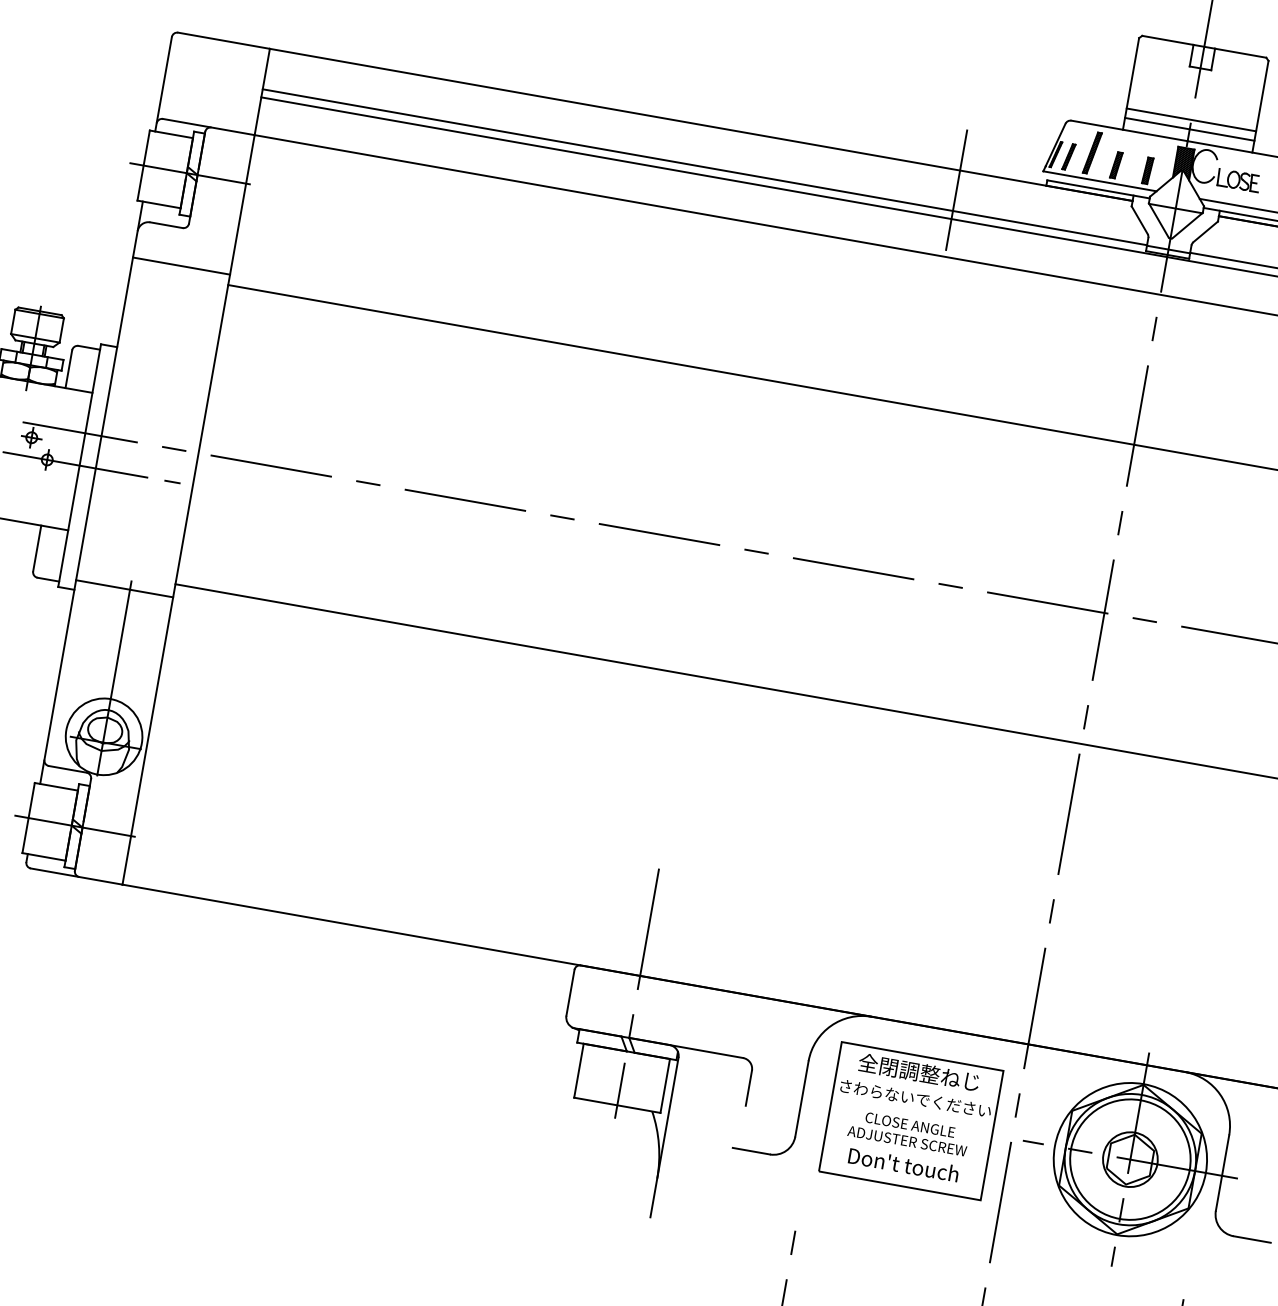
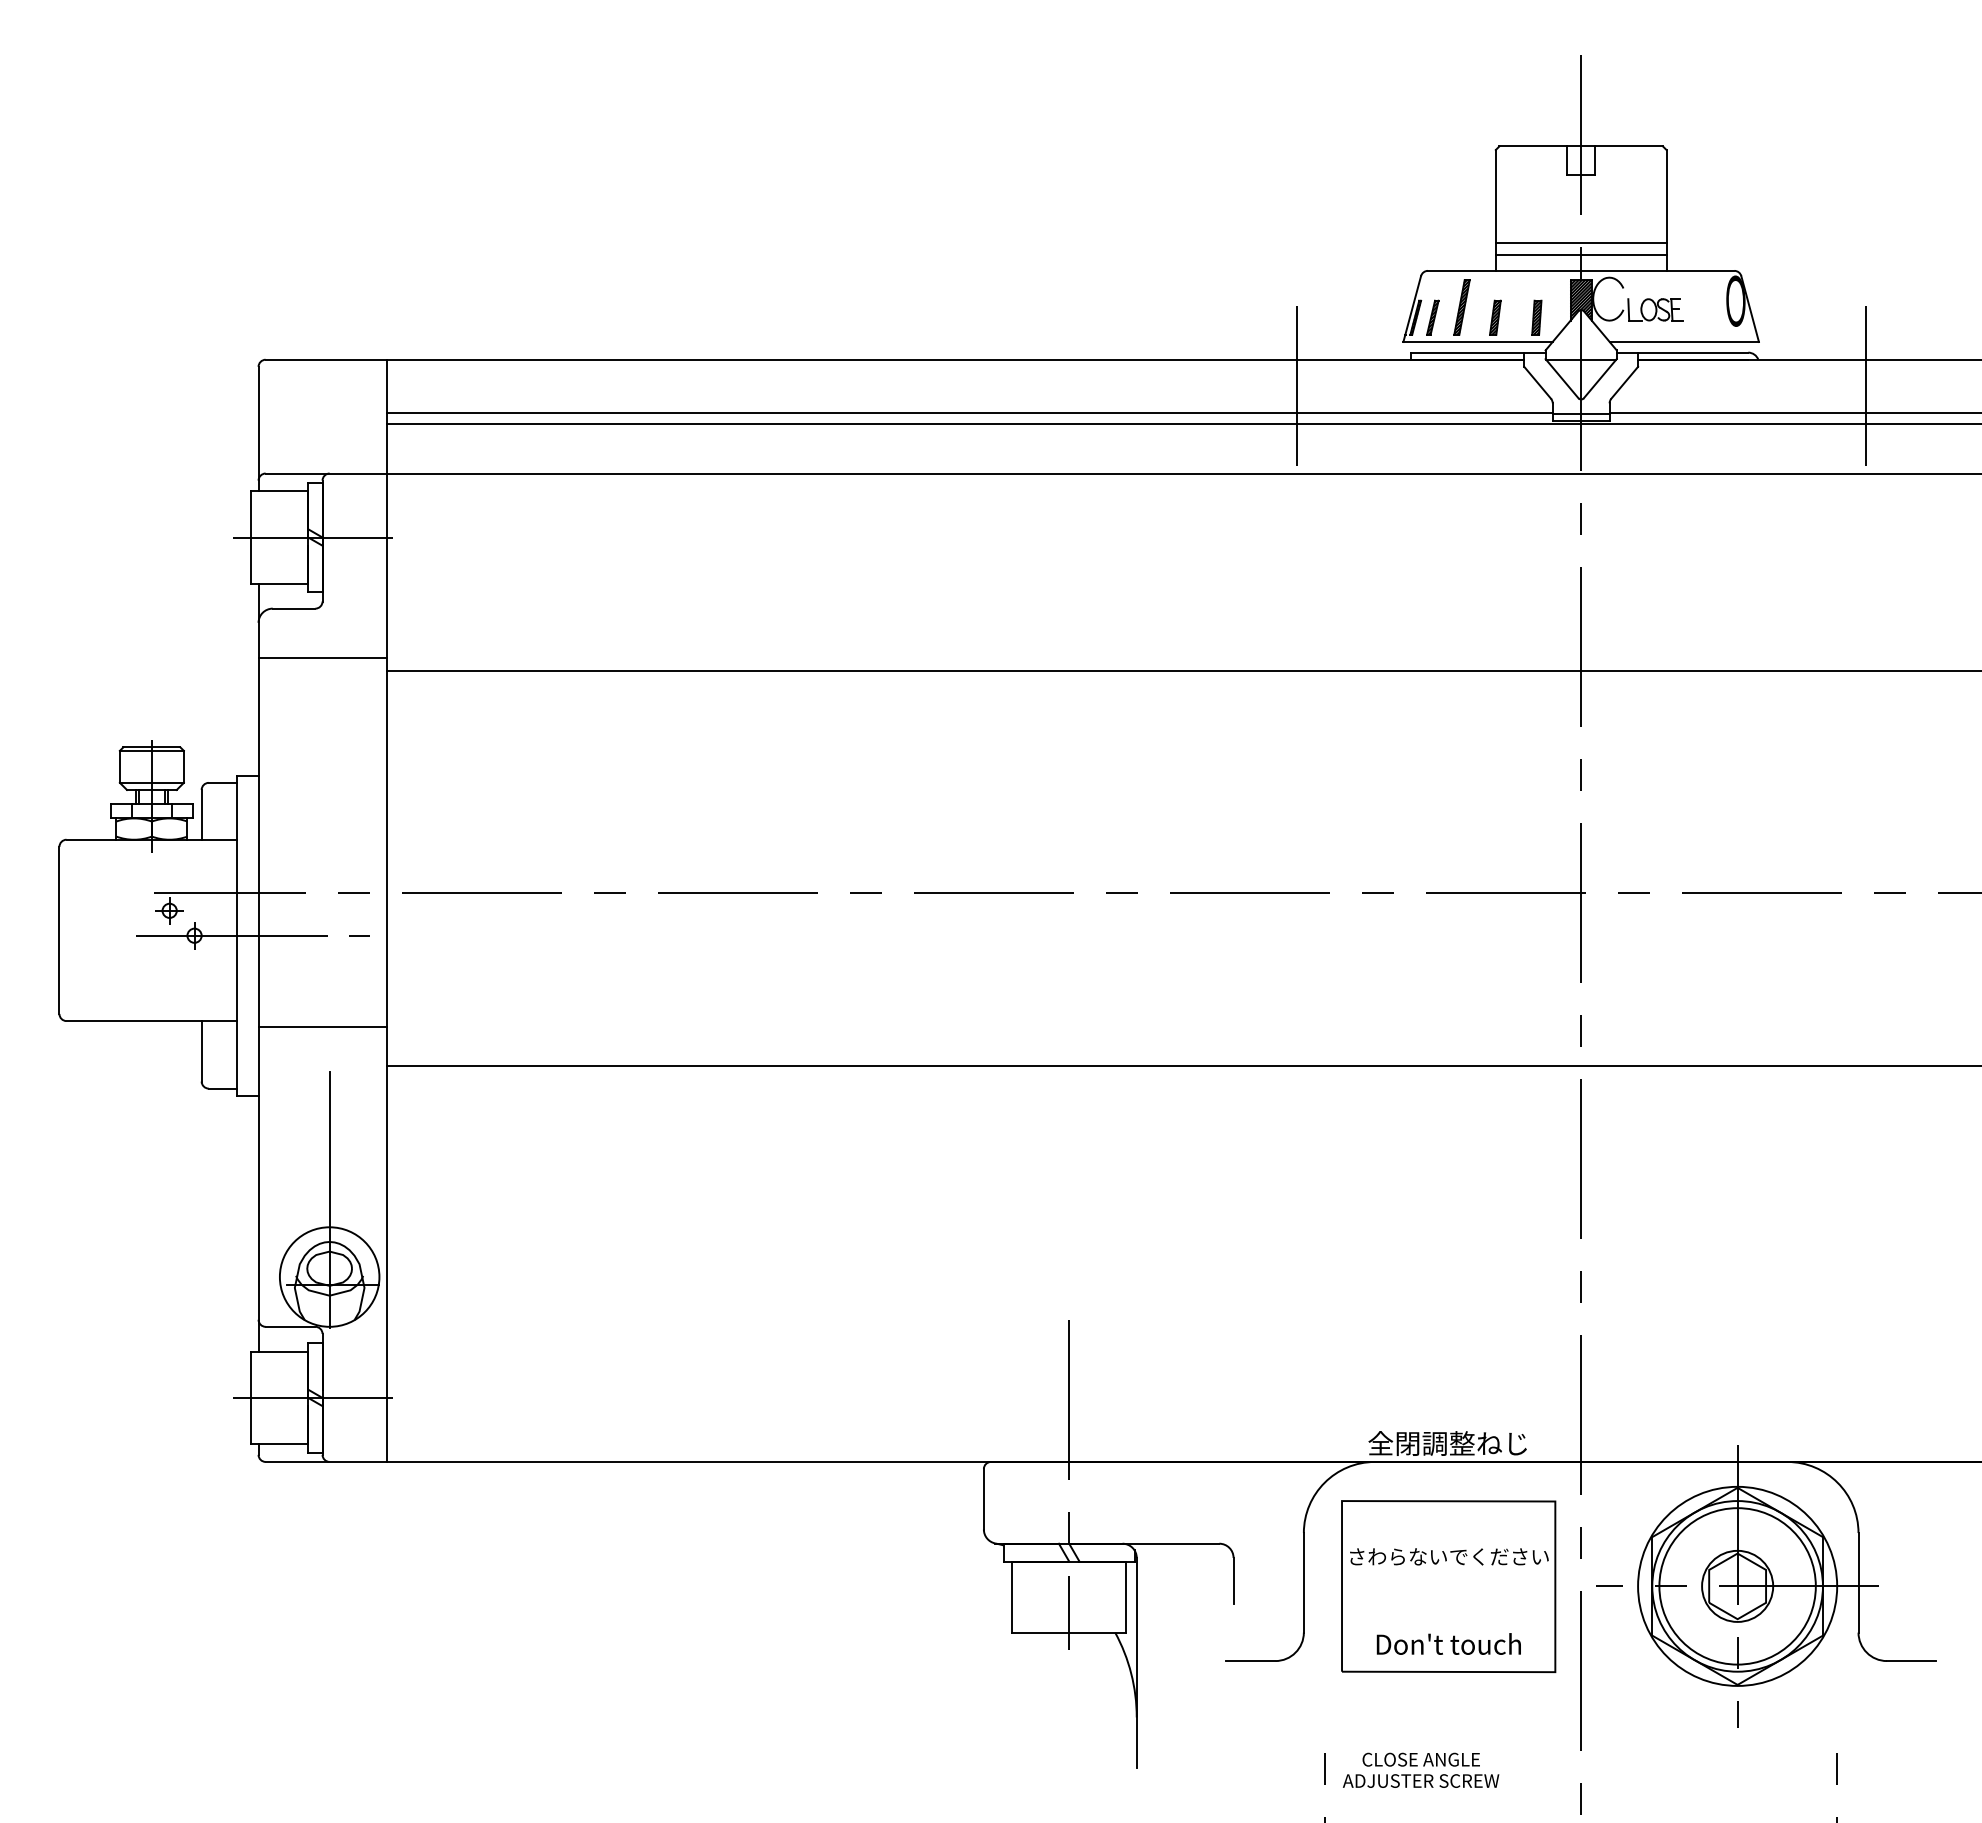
line: (124, 589) -> (322, 1027), moved
text: (918, 1072) -> (1447, 1443), moved
text: (909, 1132) -> (1421, 1769), moved

